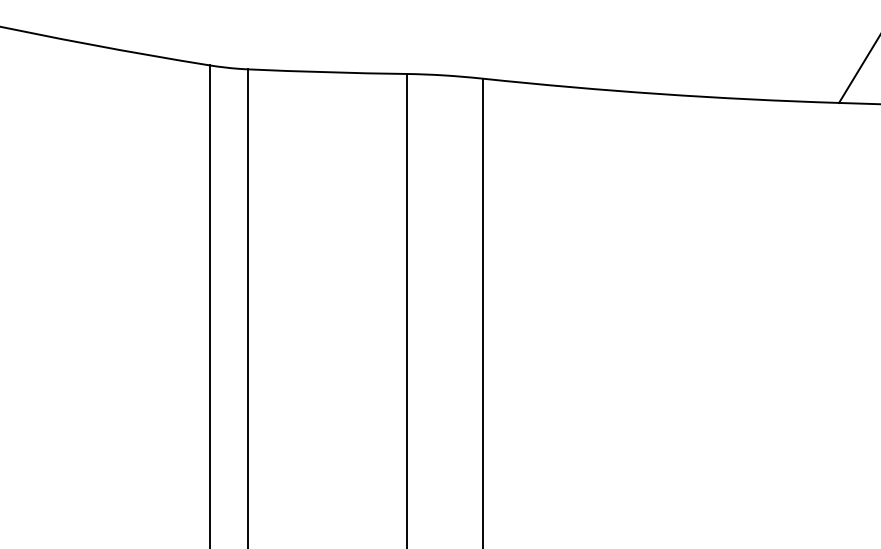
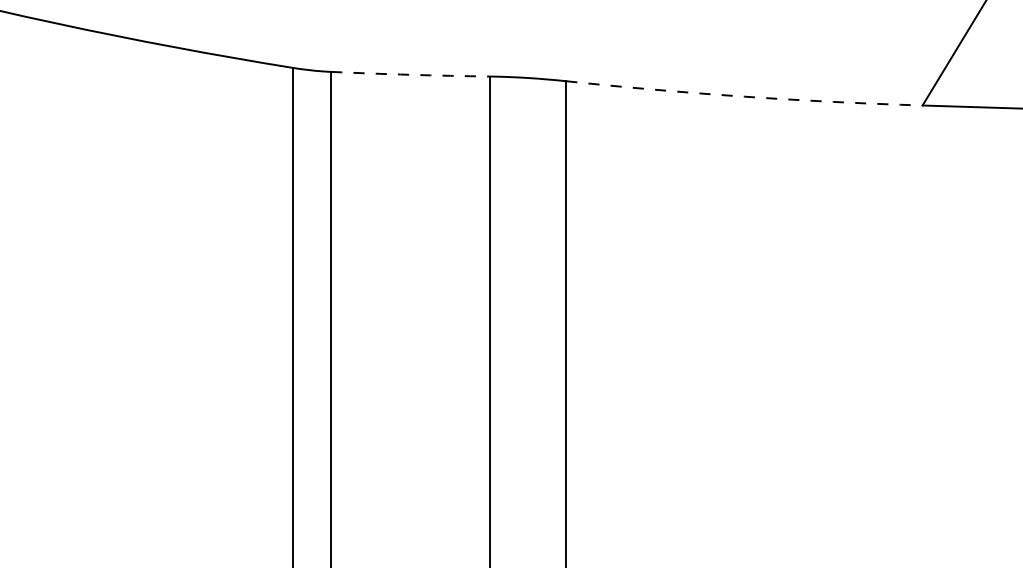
arc: (326, 71) -> (410, 74), solid -> dashed
arc: (660, 93) -> (744, 96), solid -> dashed

